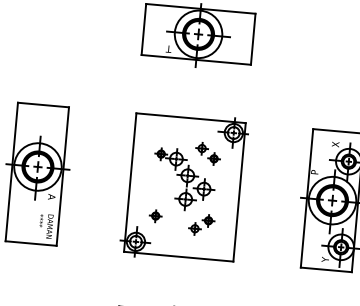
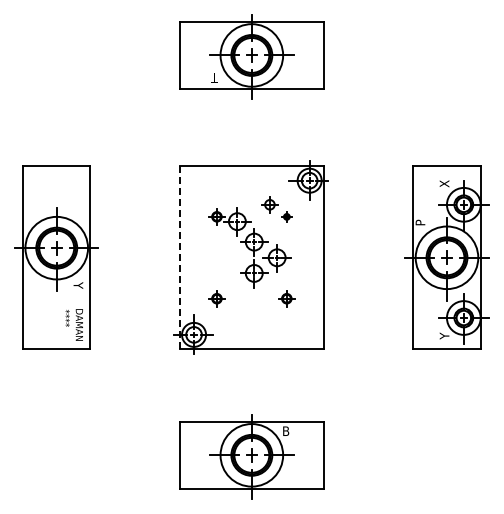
part: (213, 158) -> (286, 216), size x0.6
line: (130, 182) -> (179, 257), solid -> dashed
text: (51, 196) -> (78, 285), A -> Y
part: (194, 228) -> (269, 310), removed

